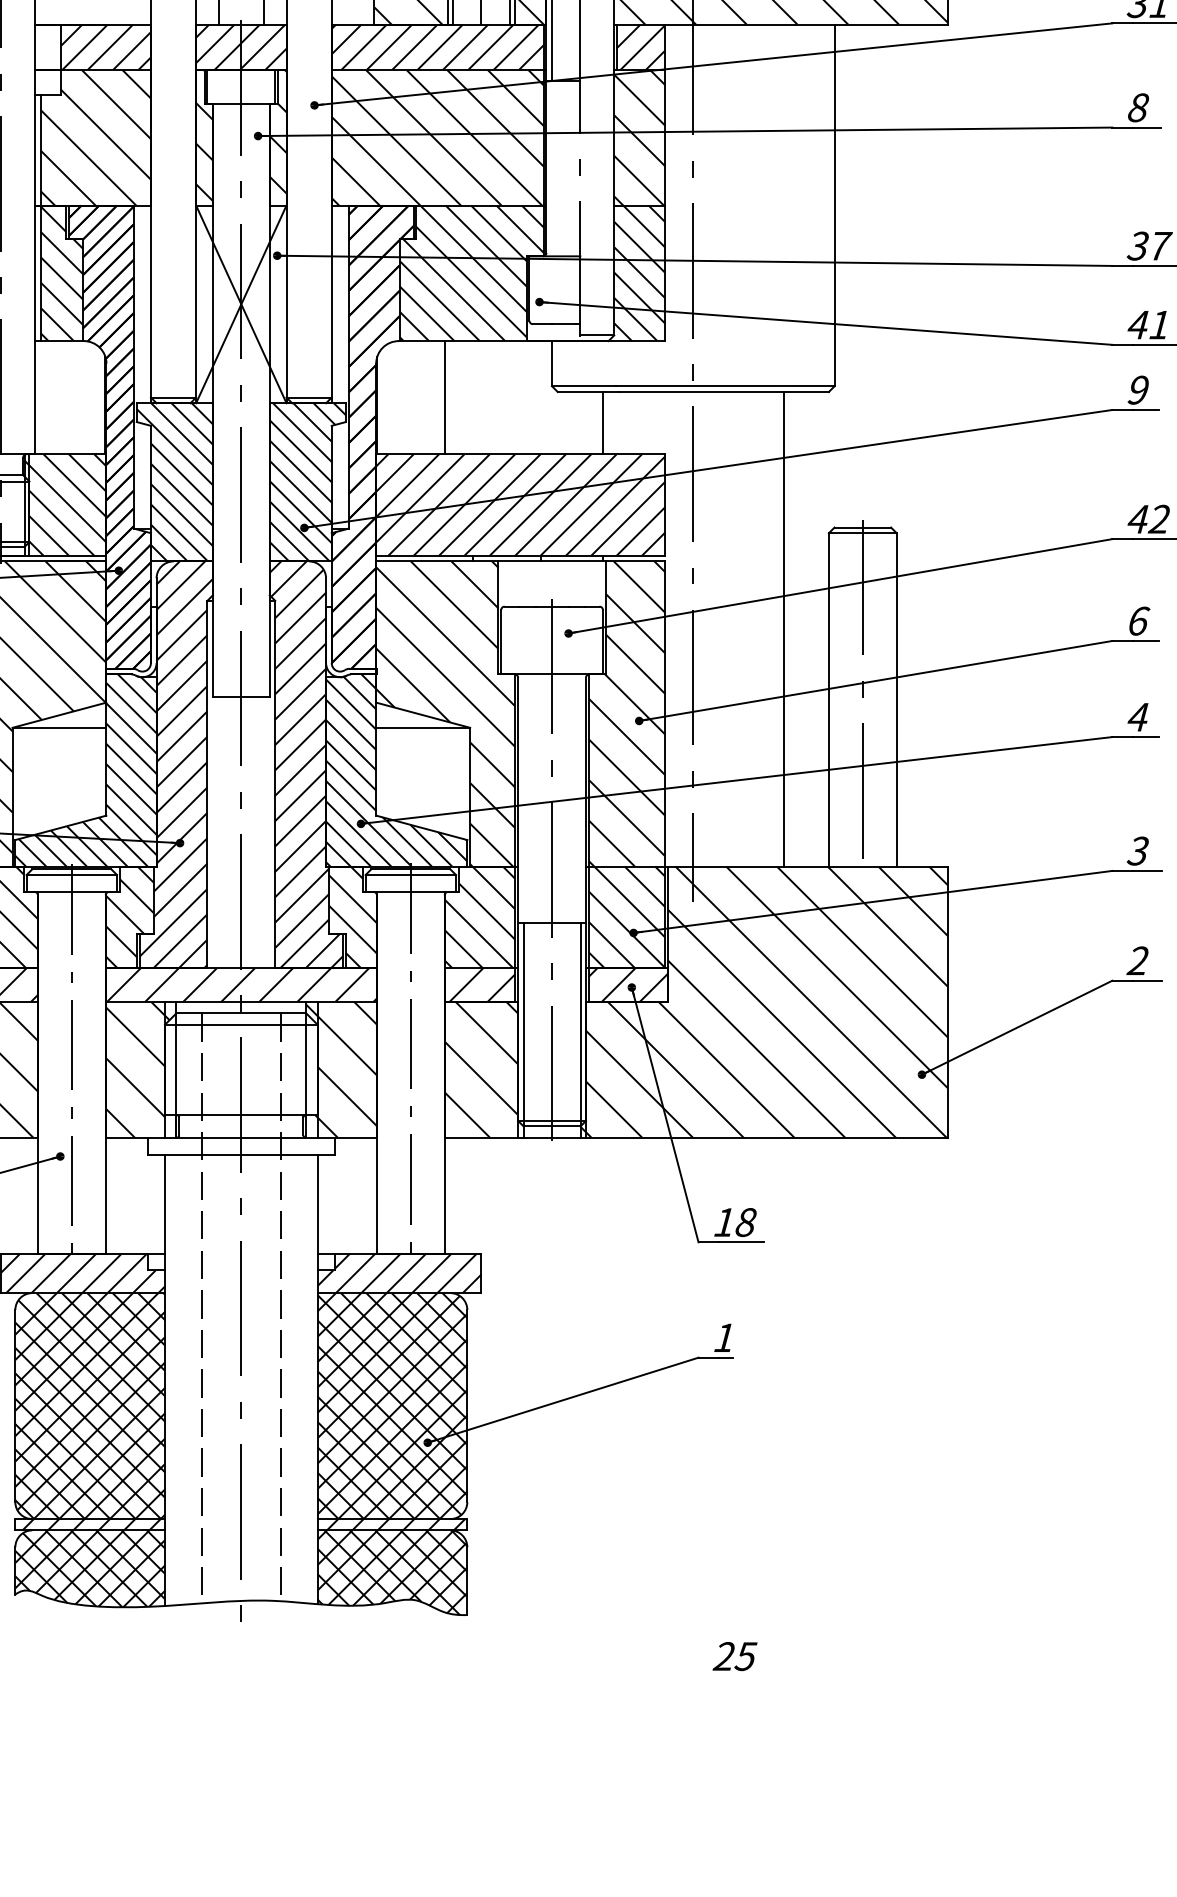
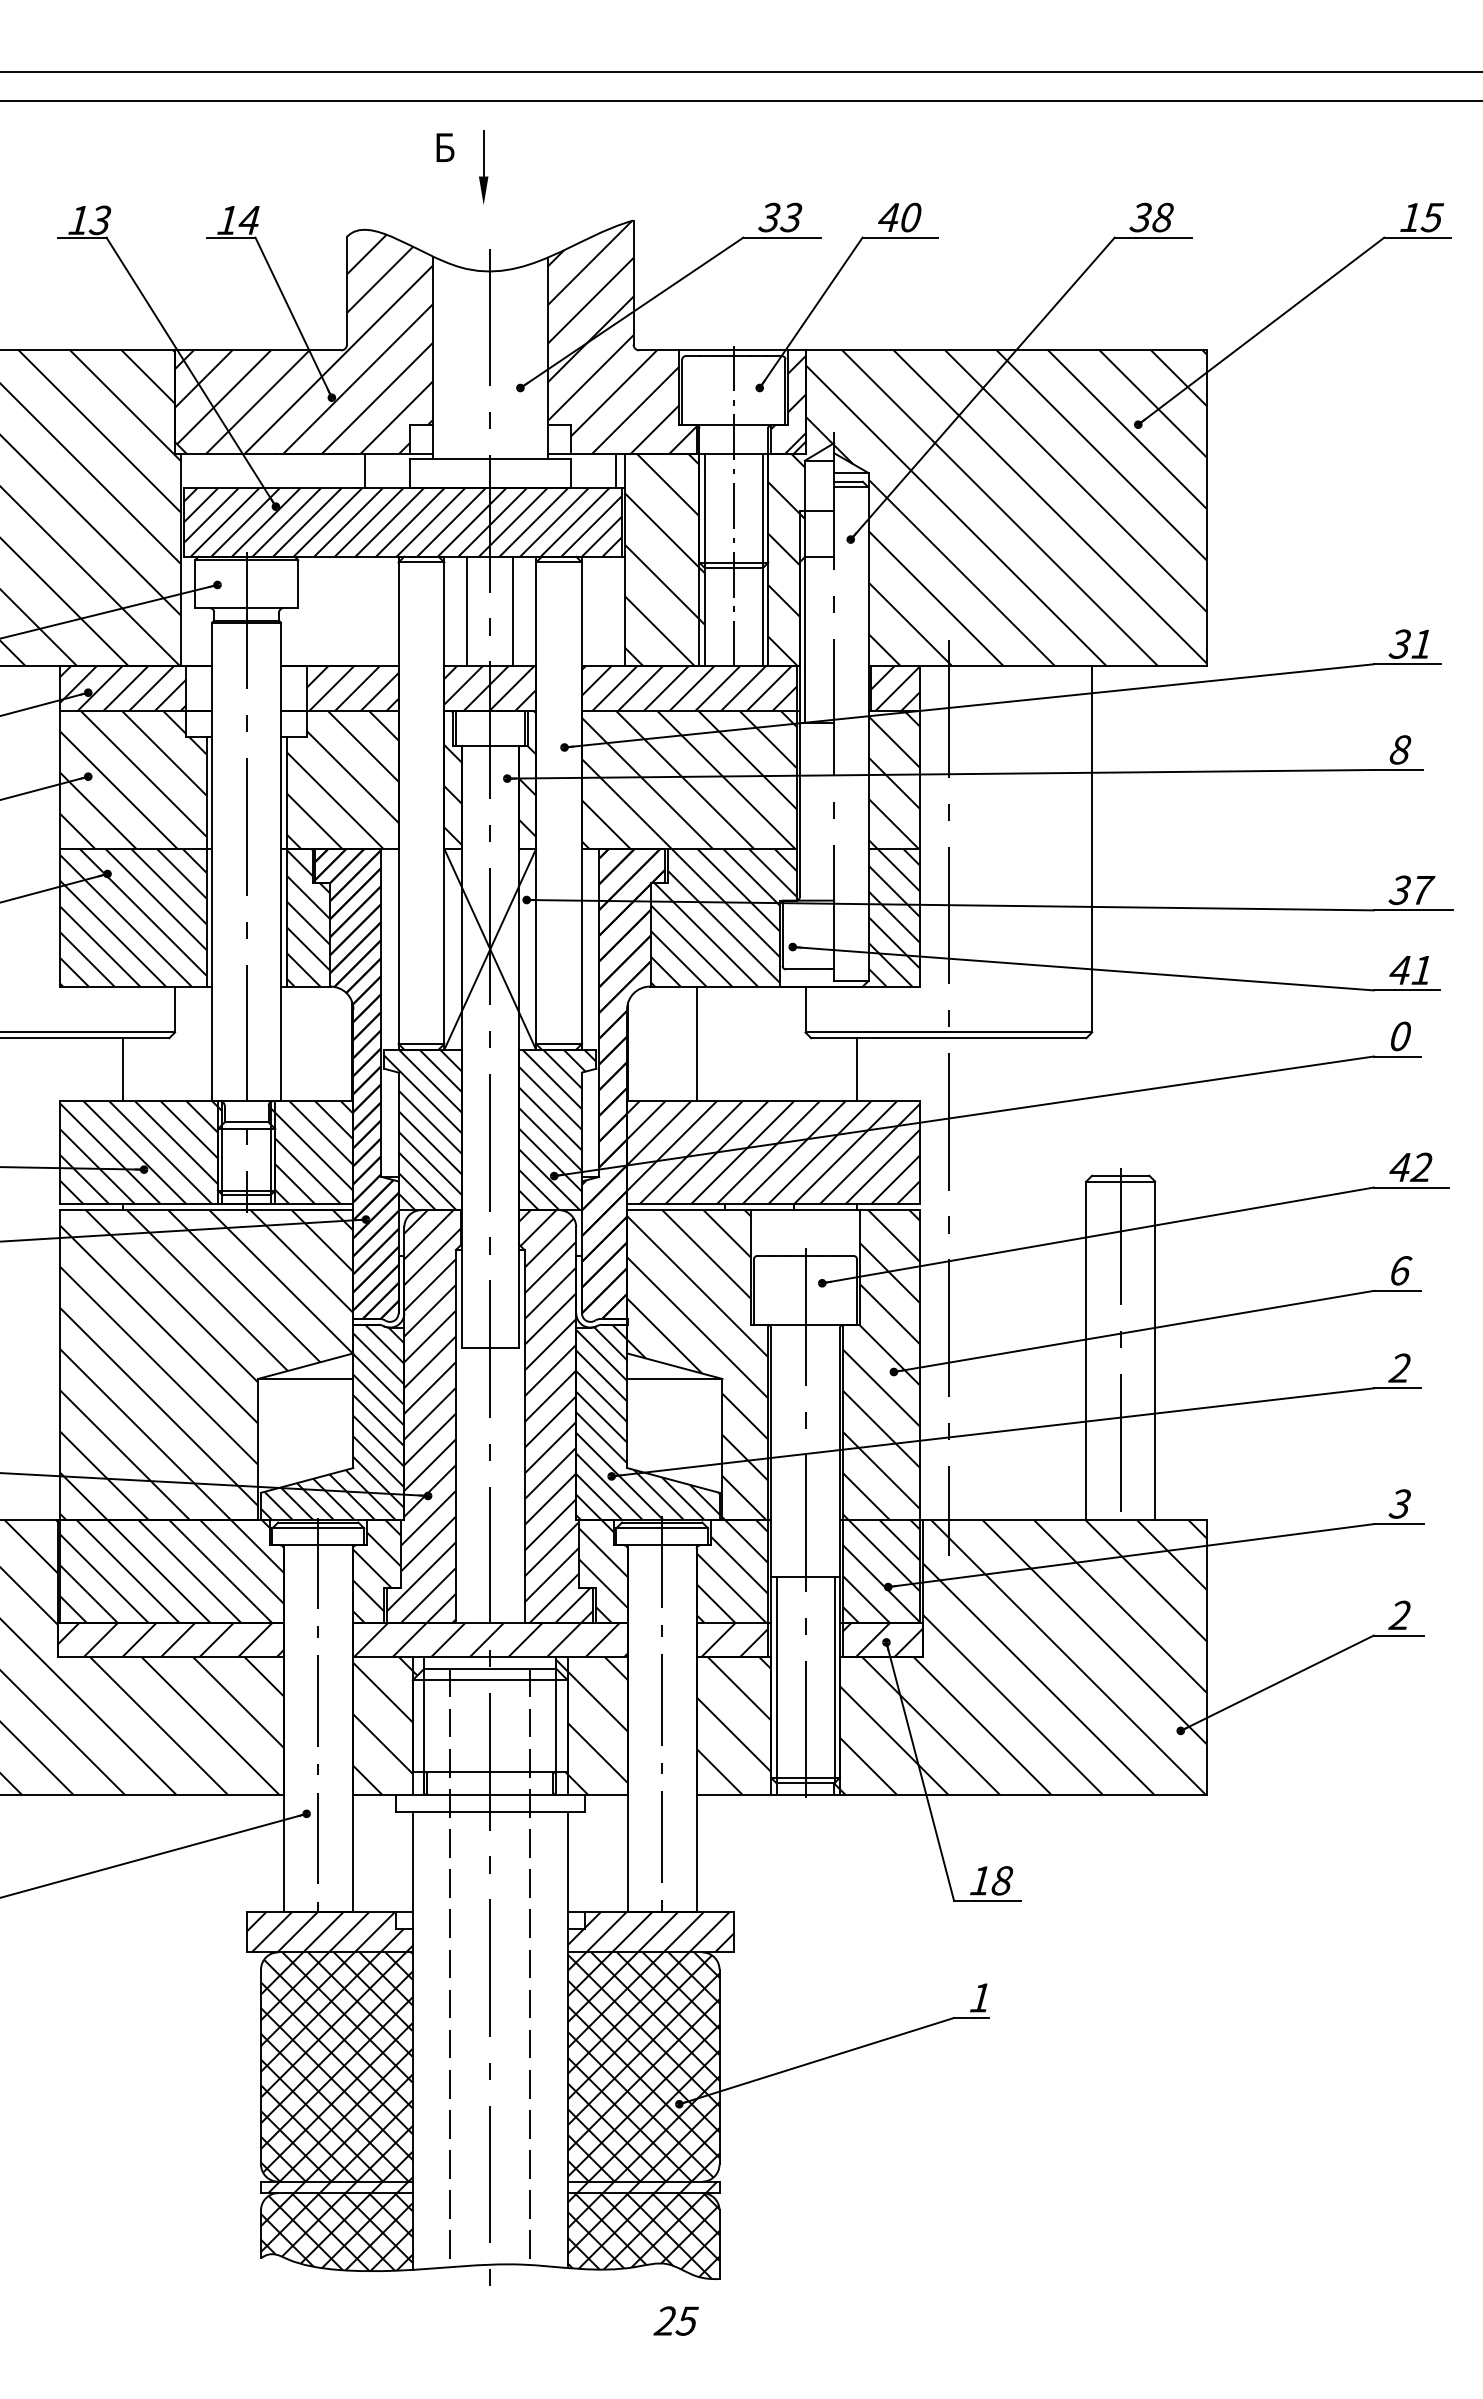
text: (1137, 390) -> (1399, 1036), 9 -> 0
line: (783, 628) -> (1040, 1278), removed
text: (1137, 716) -> (1399, 1367), 4 -> 2
text: (734, 1655) -> (675, 2320), moved

